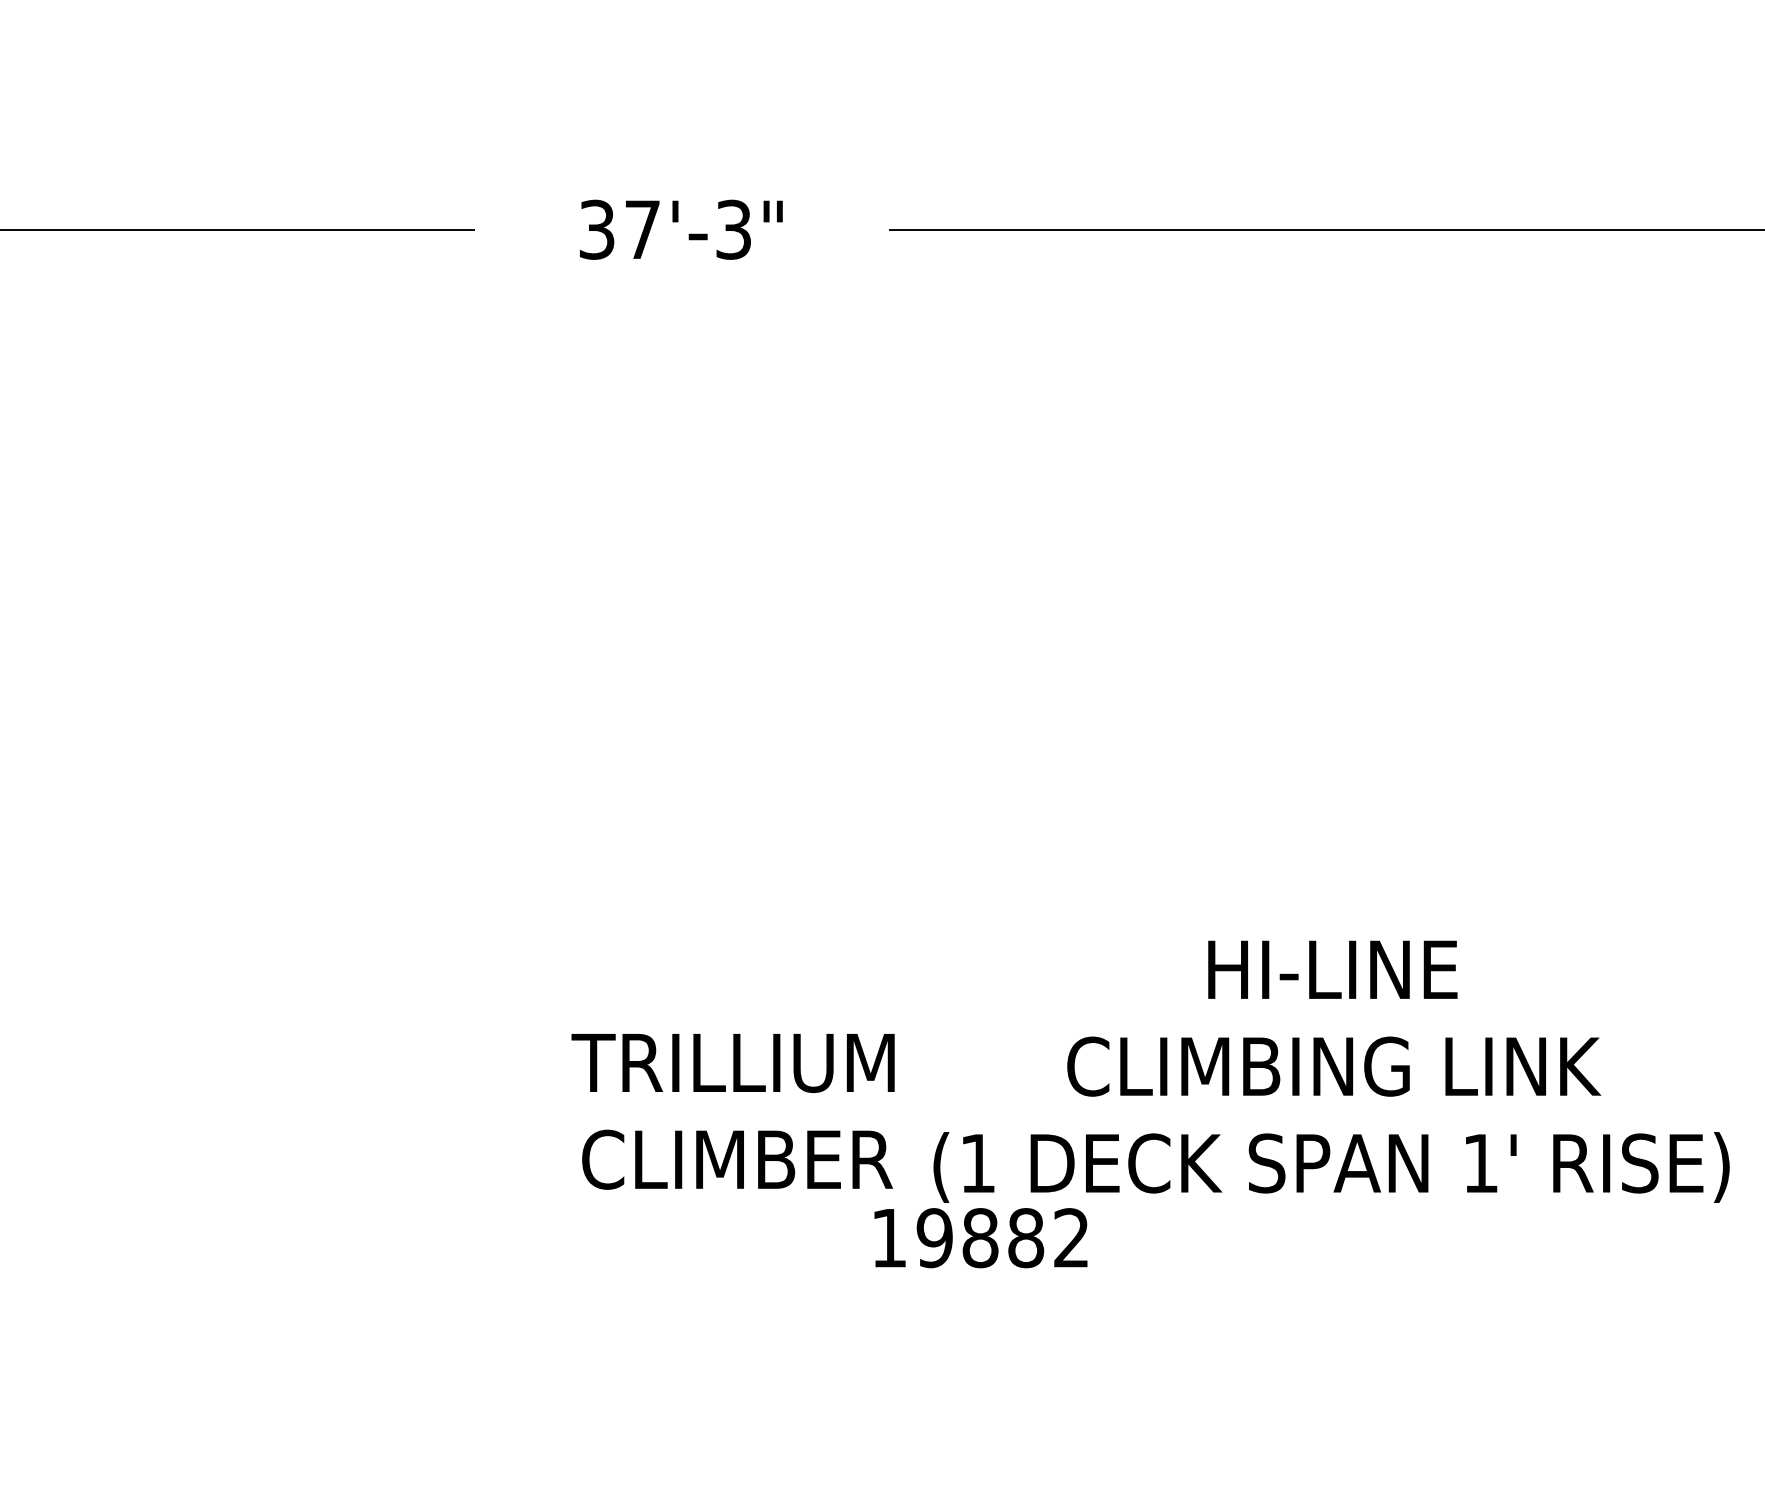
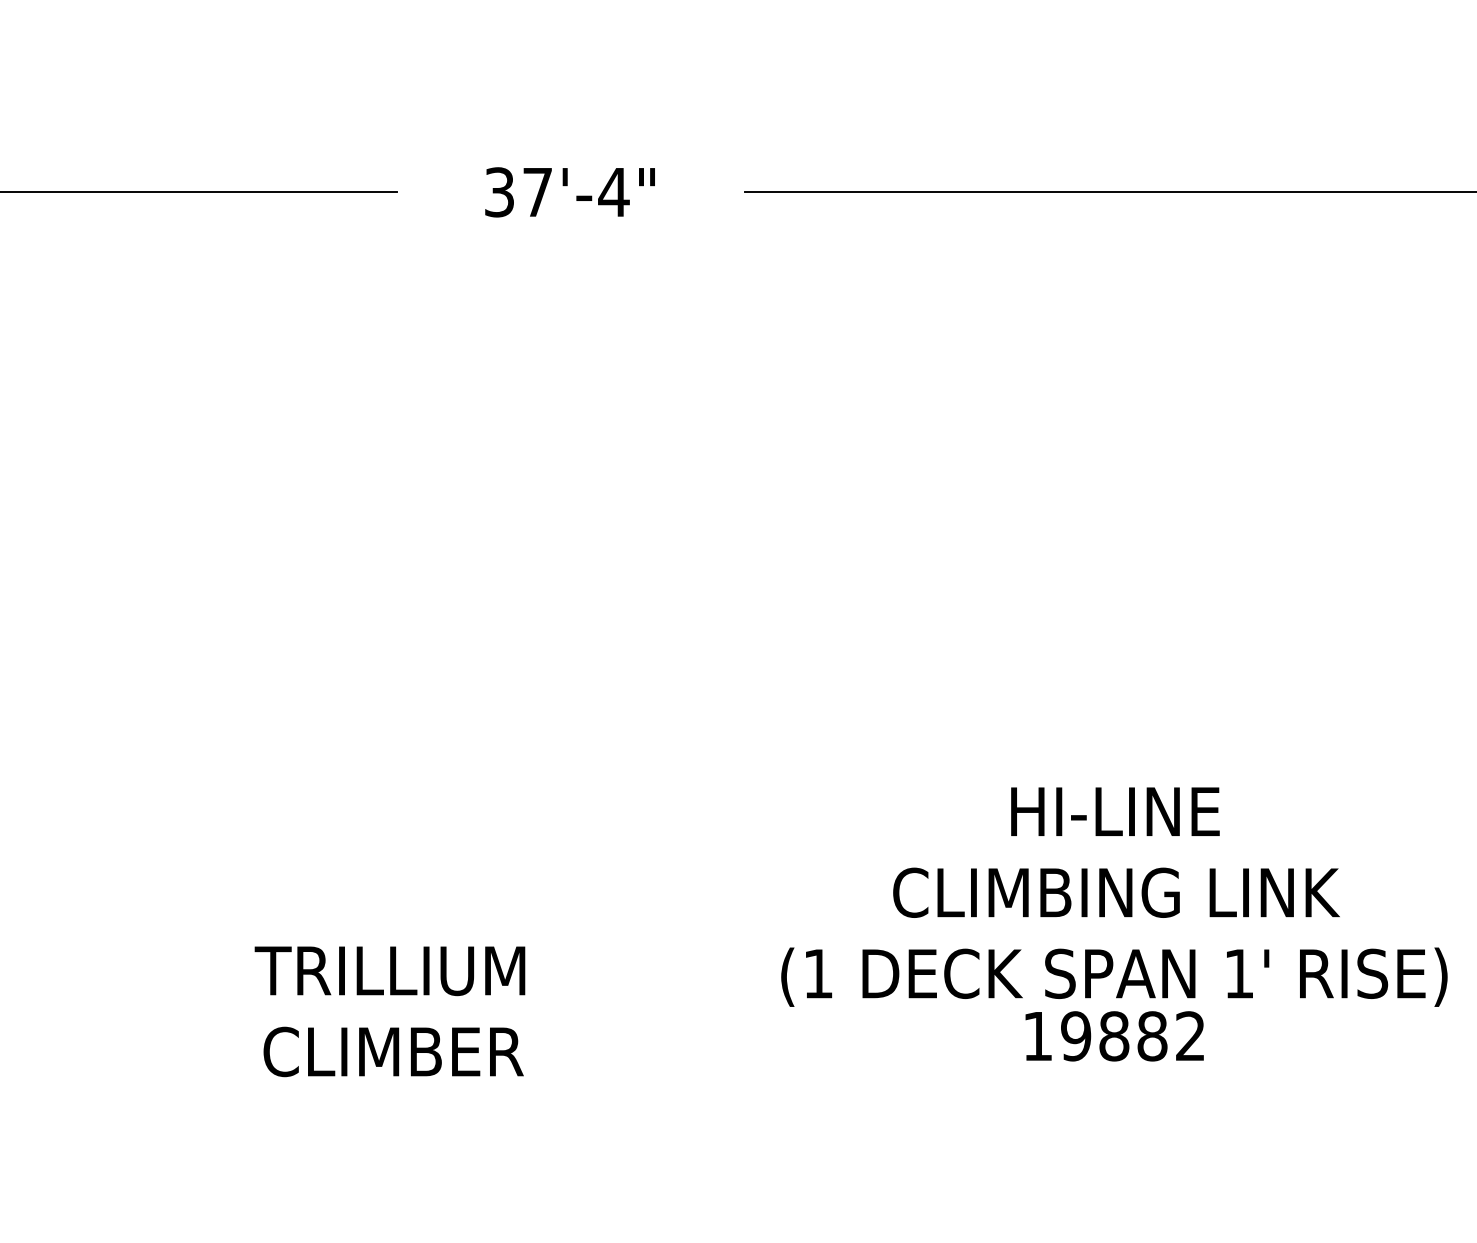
text: (733, 229) -> (613, 192), 37'-3" -> 37'-4"
text: (732, 1111) -> (389, 1011), moved
text: (980, 1238) -> (1114, 1036), moved

